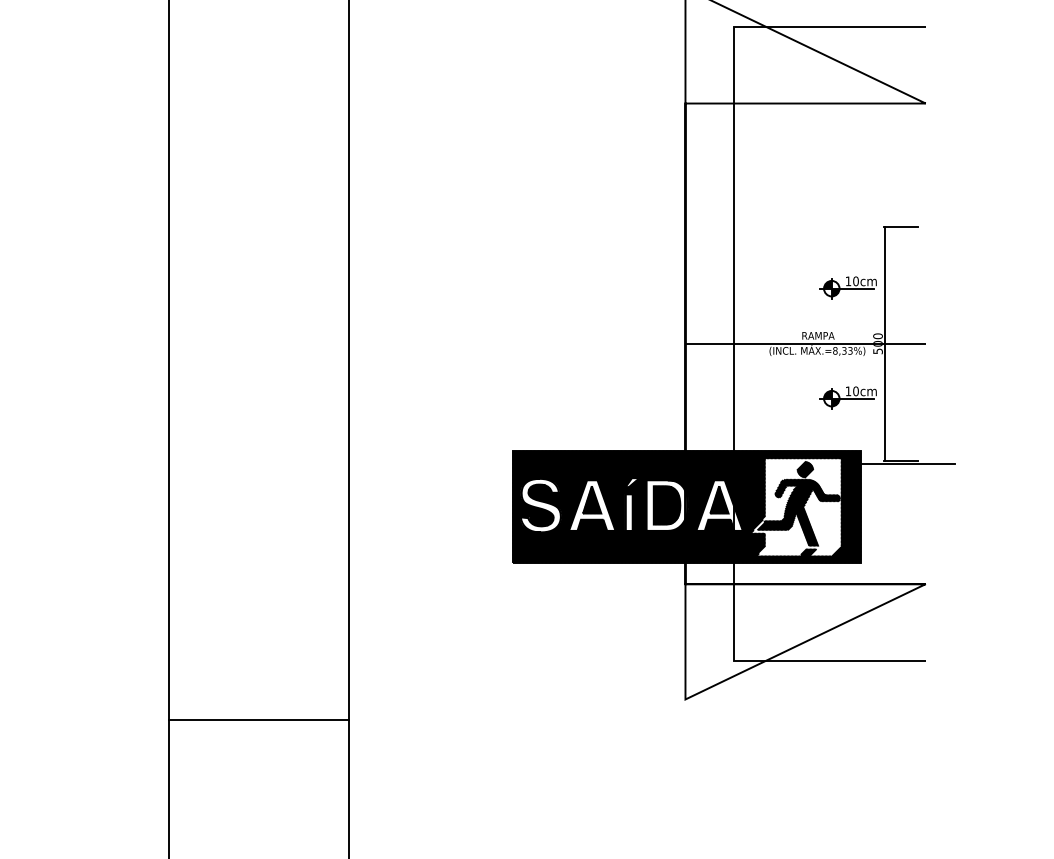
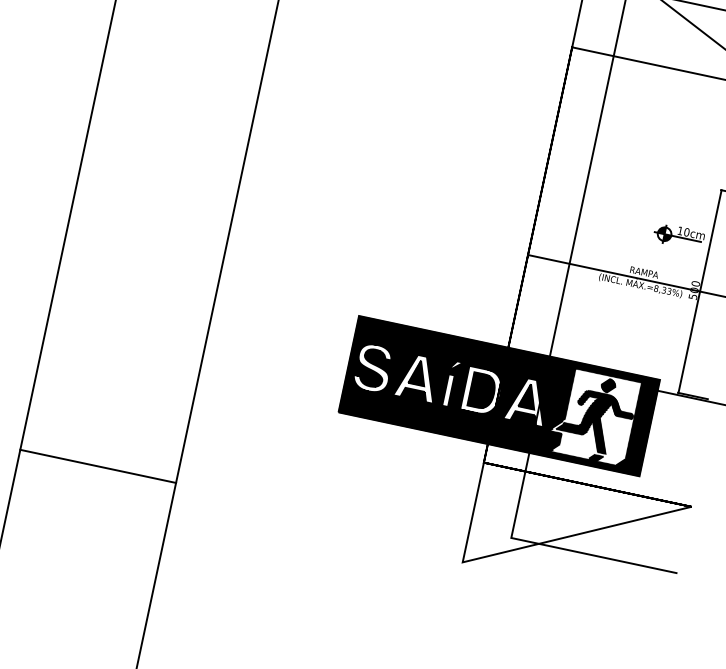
part: (847, 397) -> (658, 331), removed
line: (259, 720) -> (98, 466), moved

